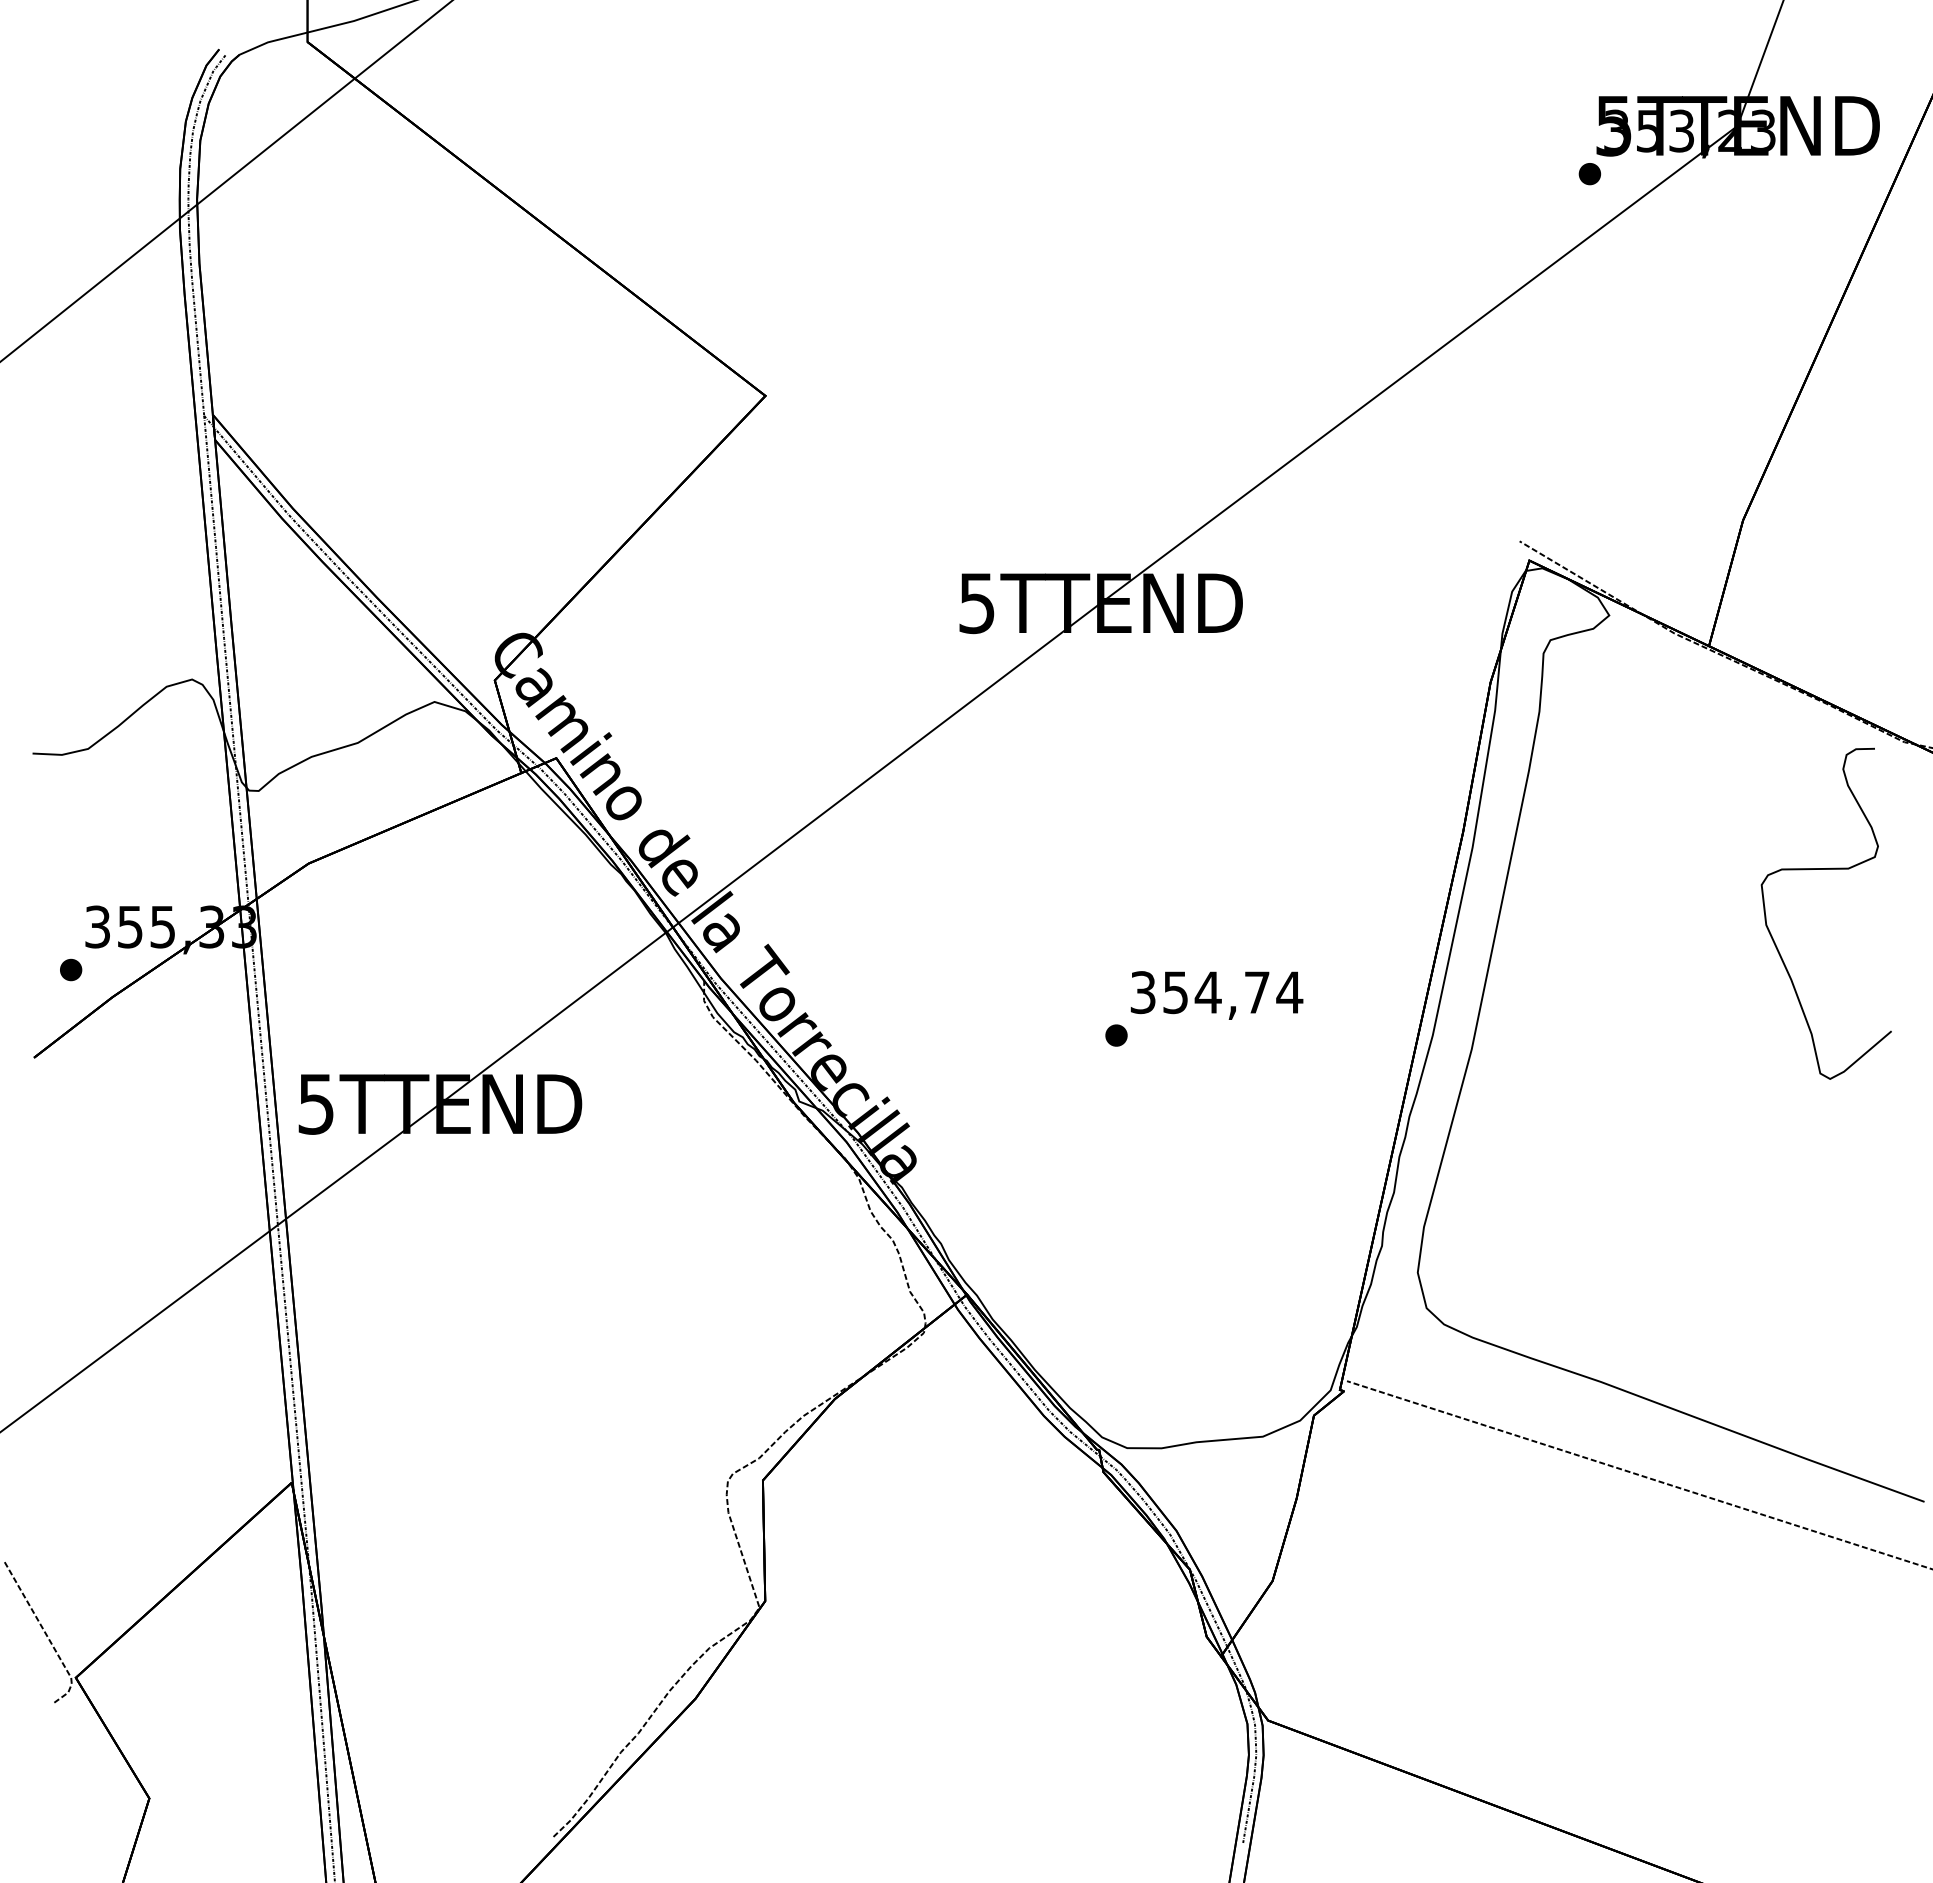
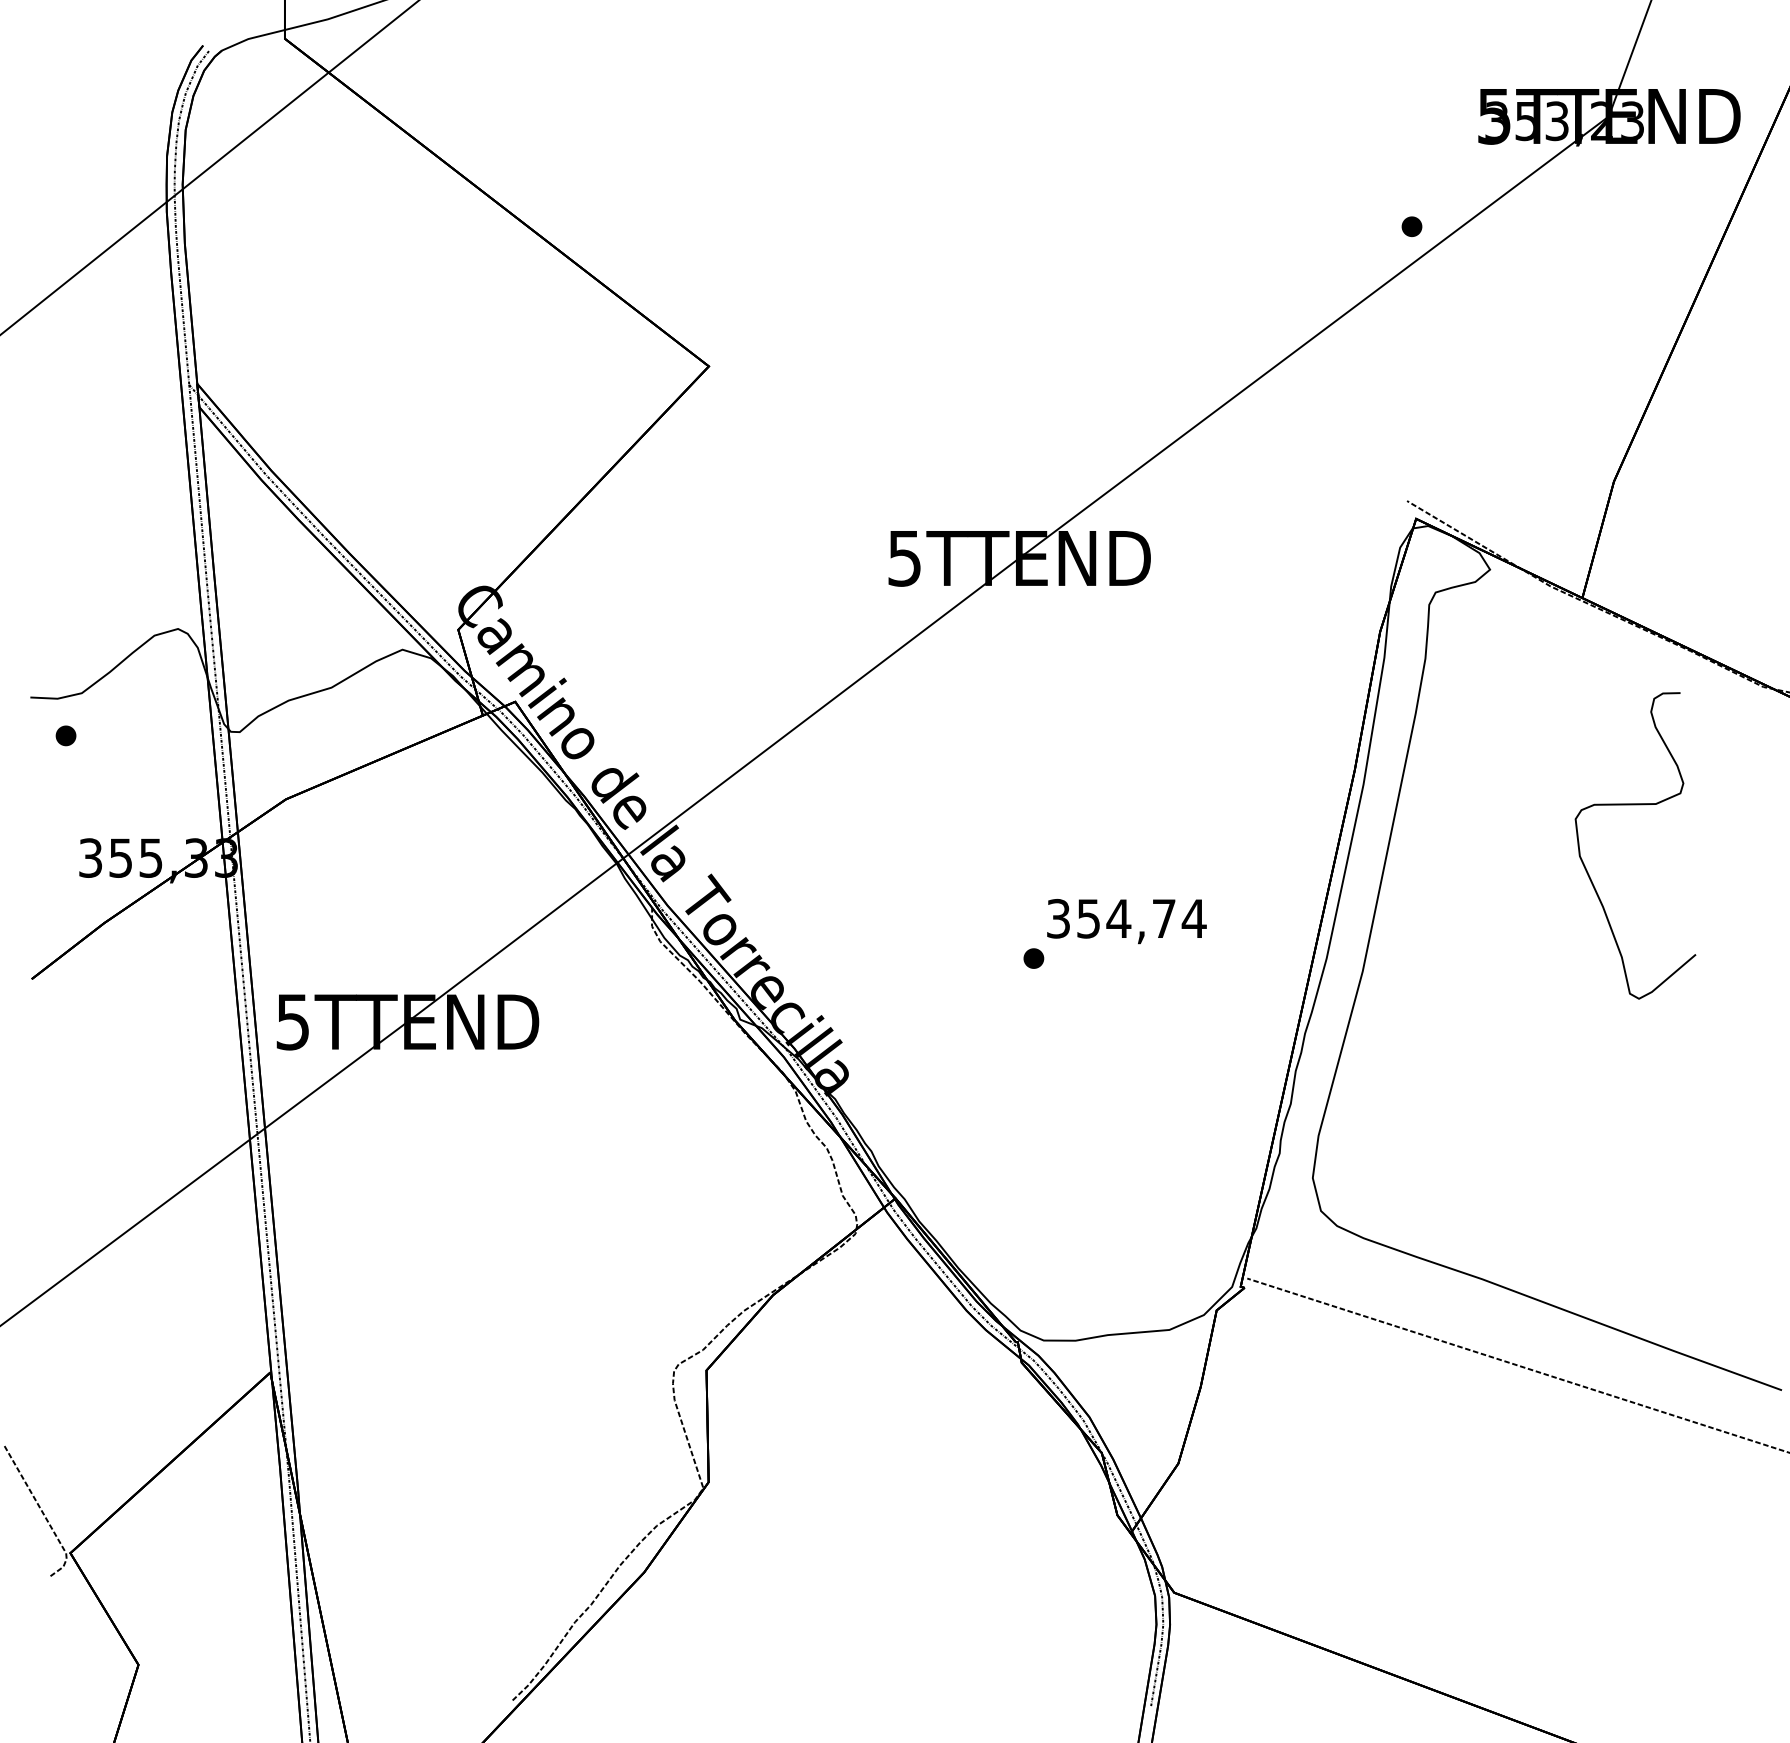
part: (1589, 174) -> (1411, 227), moved
curve: (1825, 869) -> (1634, 804), moved
part: (71, 969) -> (66, 735), moved

